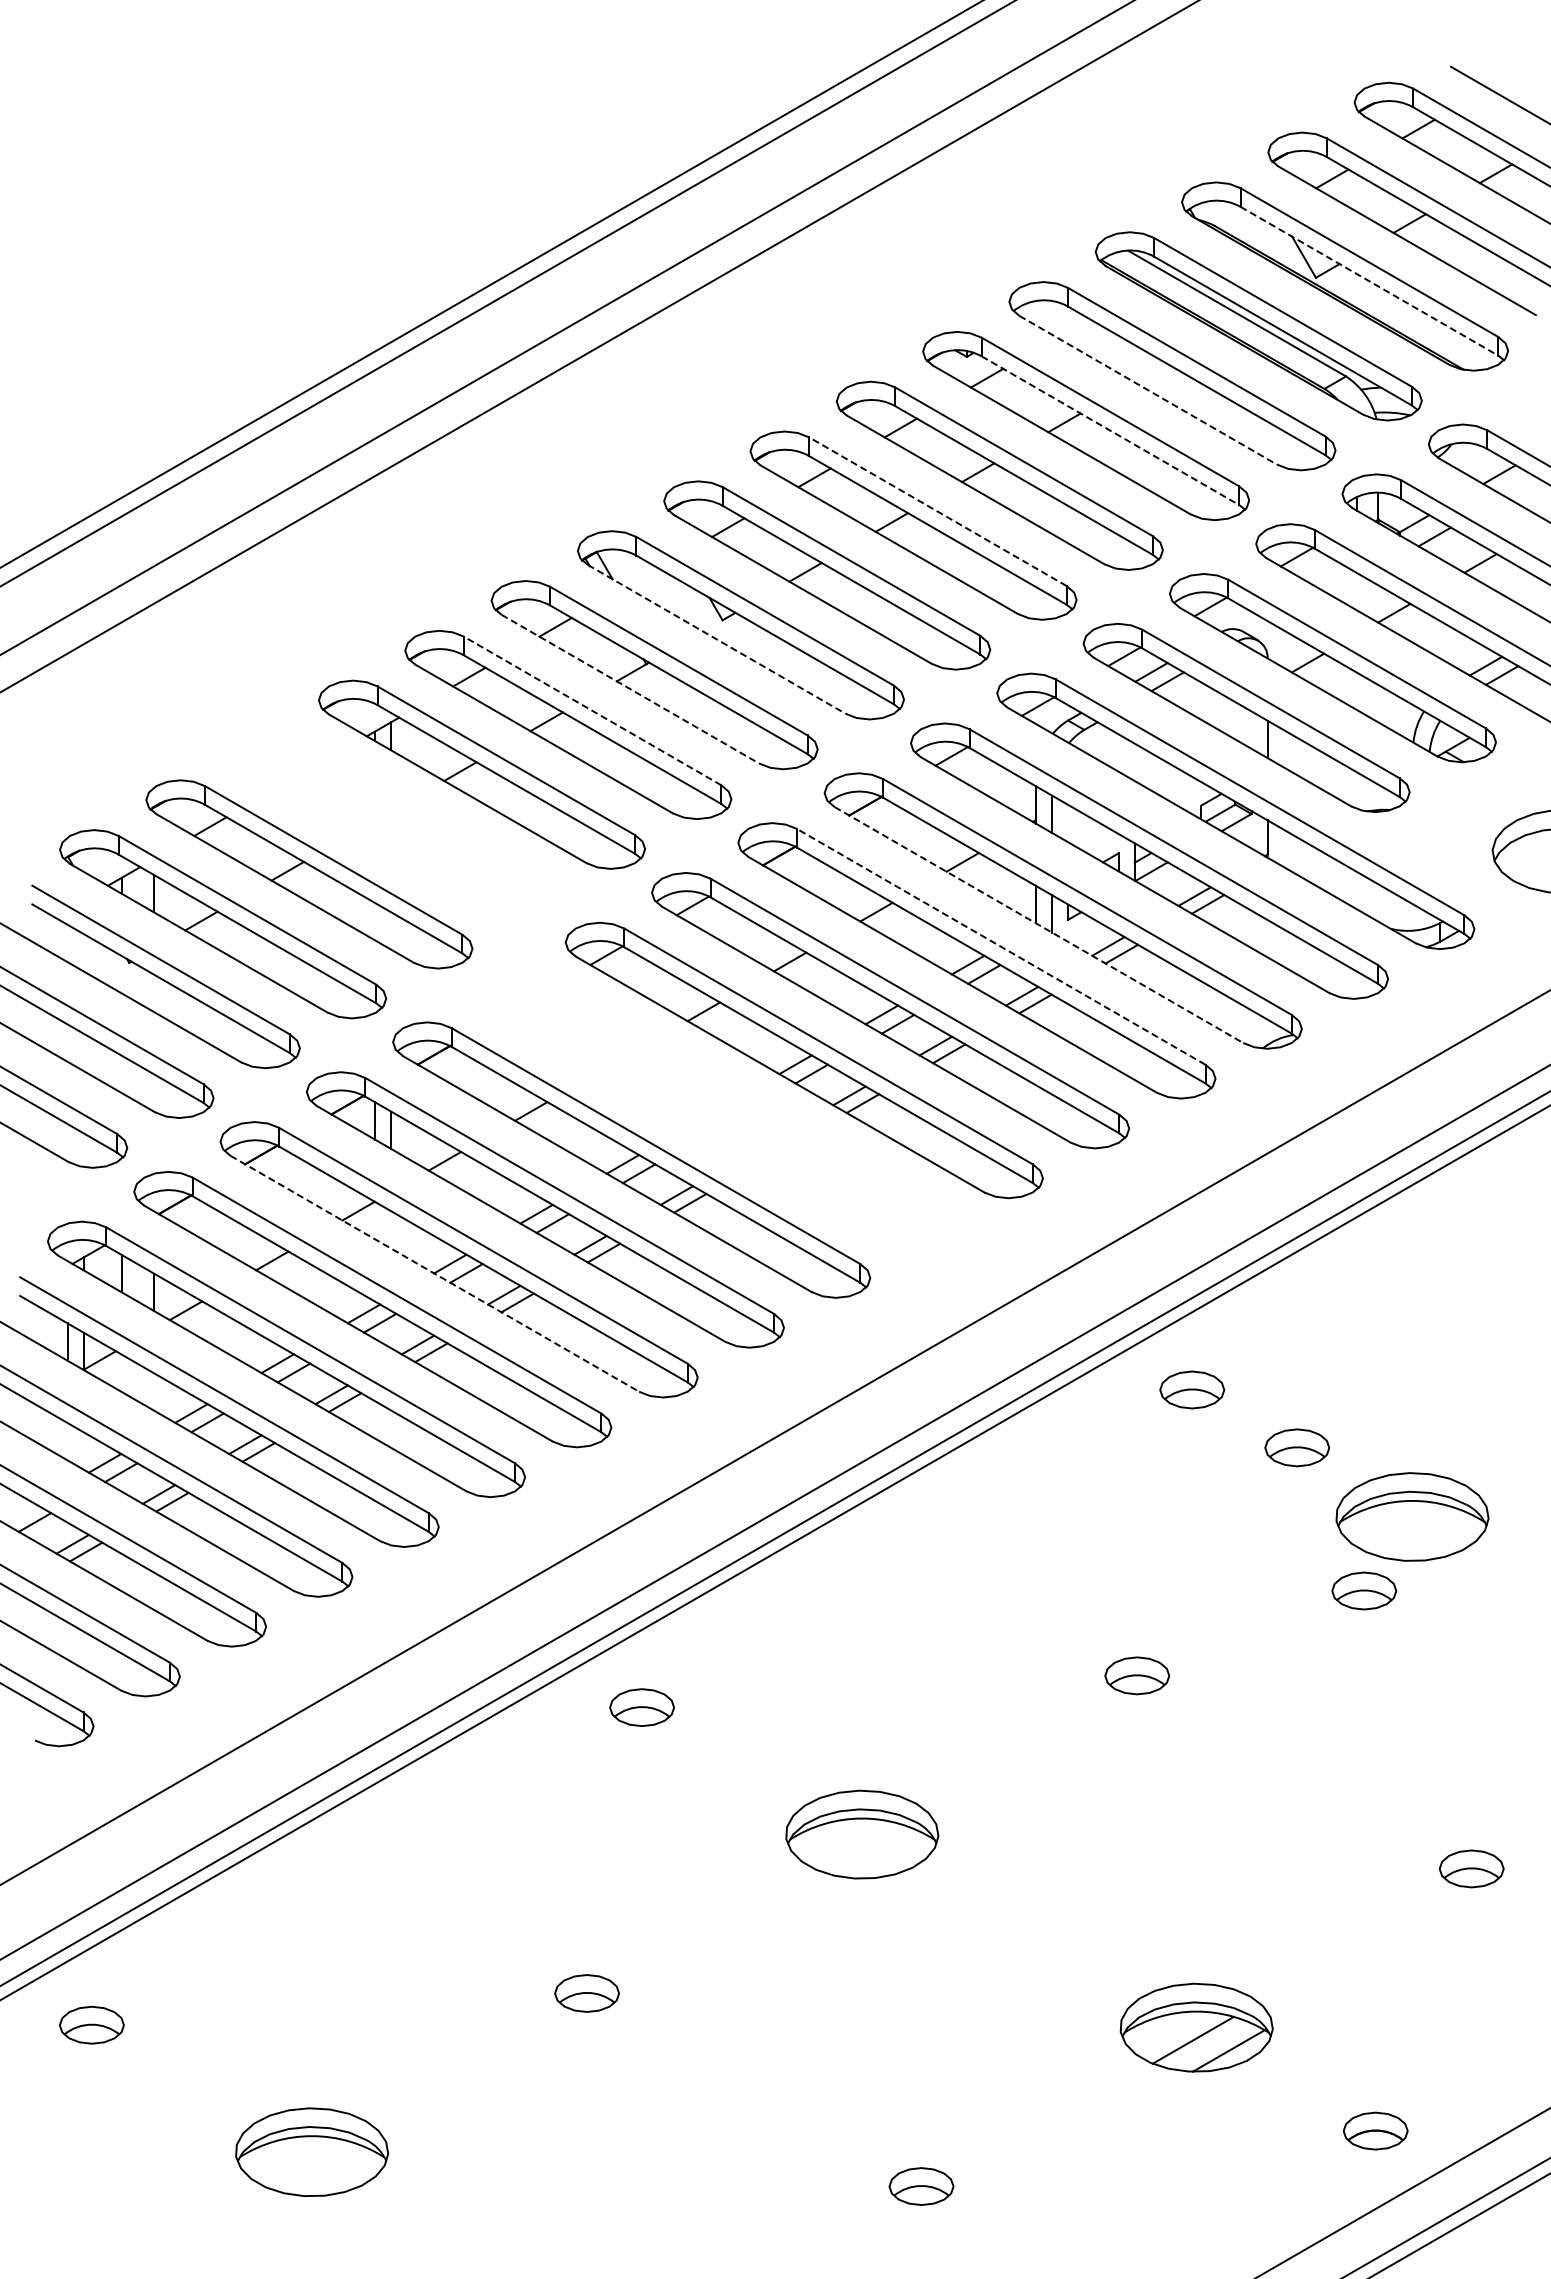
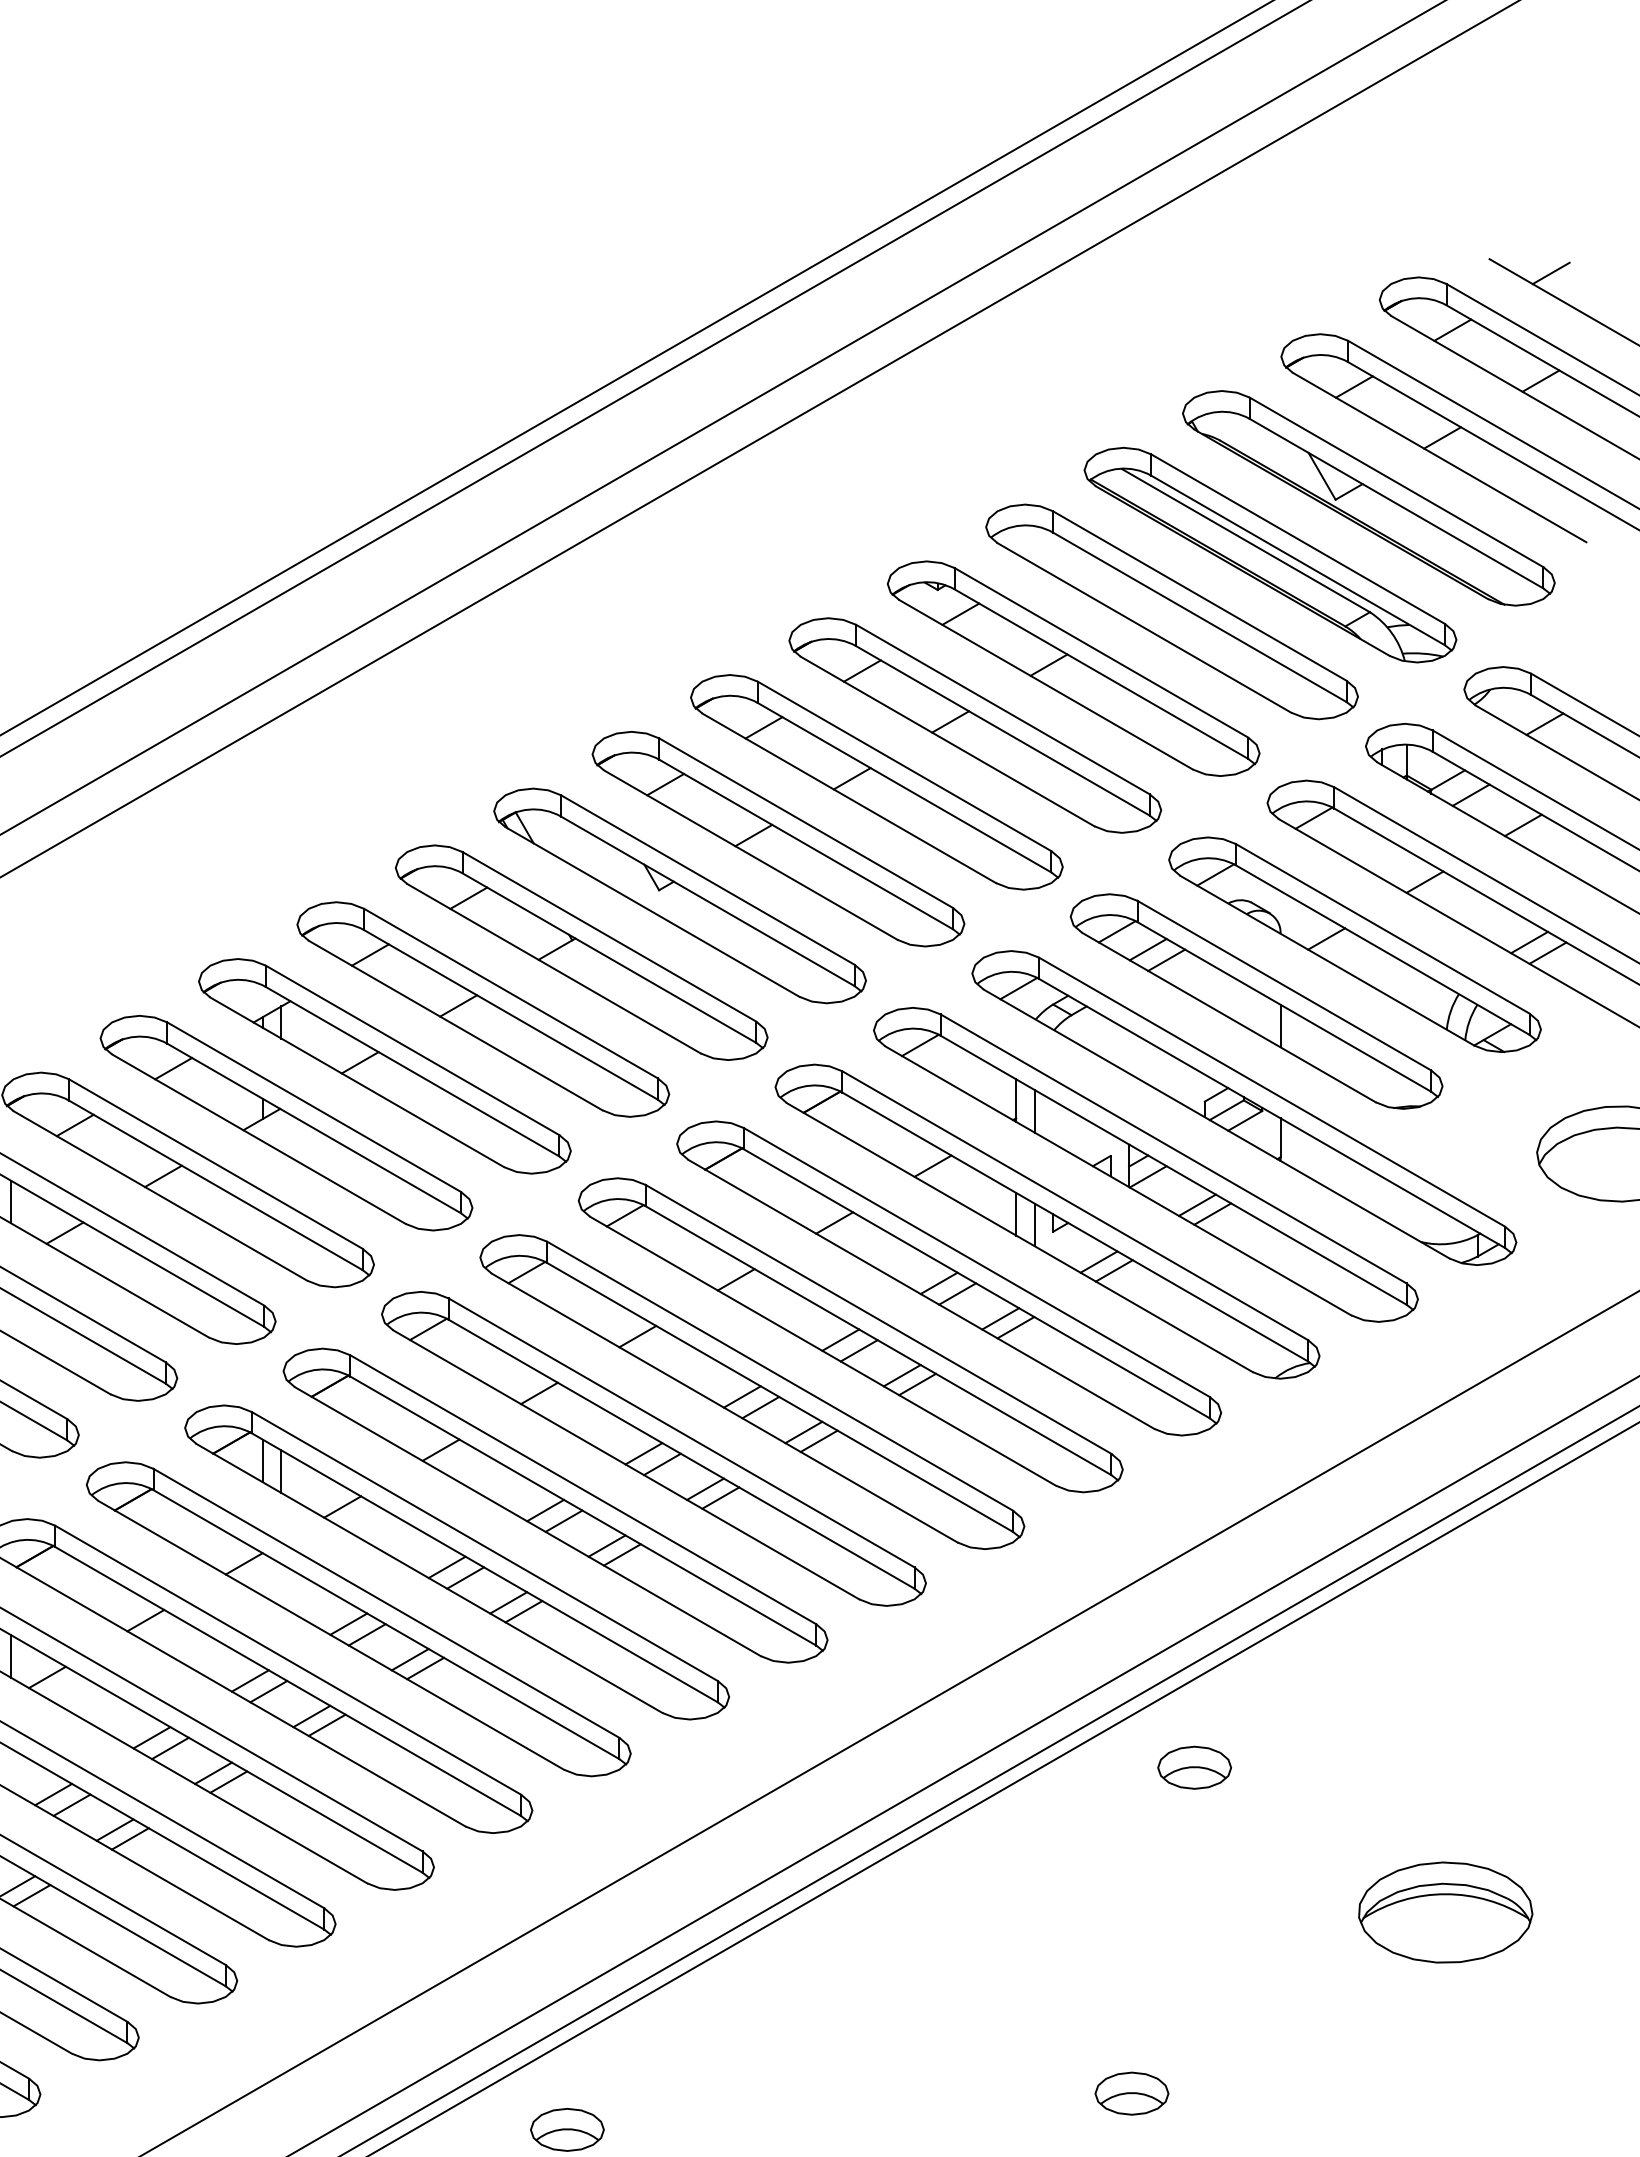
line: (1504, 78) -> (1550, 272), added
line: (1369, 281) -> (1396, 503), dashed -> solid
line: (1148, 390) -> (1144, 628), dashed -> solid
line: (1110, 430) -> (1101, 673), dashed -> solid
line: (937, 511) -> (904, 766), dashed -> solid
line: (716, 639) -> (652, 912), dashed -> solid
line: (630, 689) -> (554, 969), dashed -> solid
line: (592, 710) -> (510, 993), dashed -> solid
part: (395, 824) -> (286, 1123), added
line: (1038, 925) -> (1019, 1238), dashed -> solid
line: (1001, 946) -> (977, 1262), dashed -> solid
part: (717, 1109) -> (653, 1447), added
line: (434, 1273) -> (330, 1634), dashed -> solid
part: (1297, 1447) -> (1314, 1833), removed
part: (1364, 1590) -> (1391, 1996), removed

